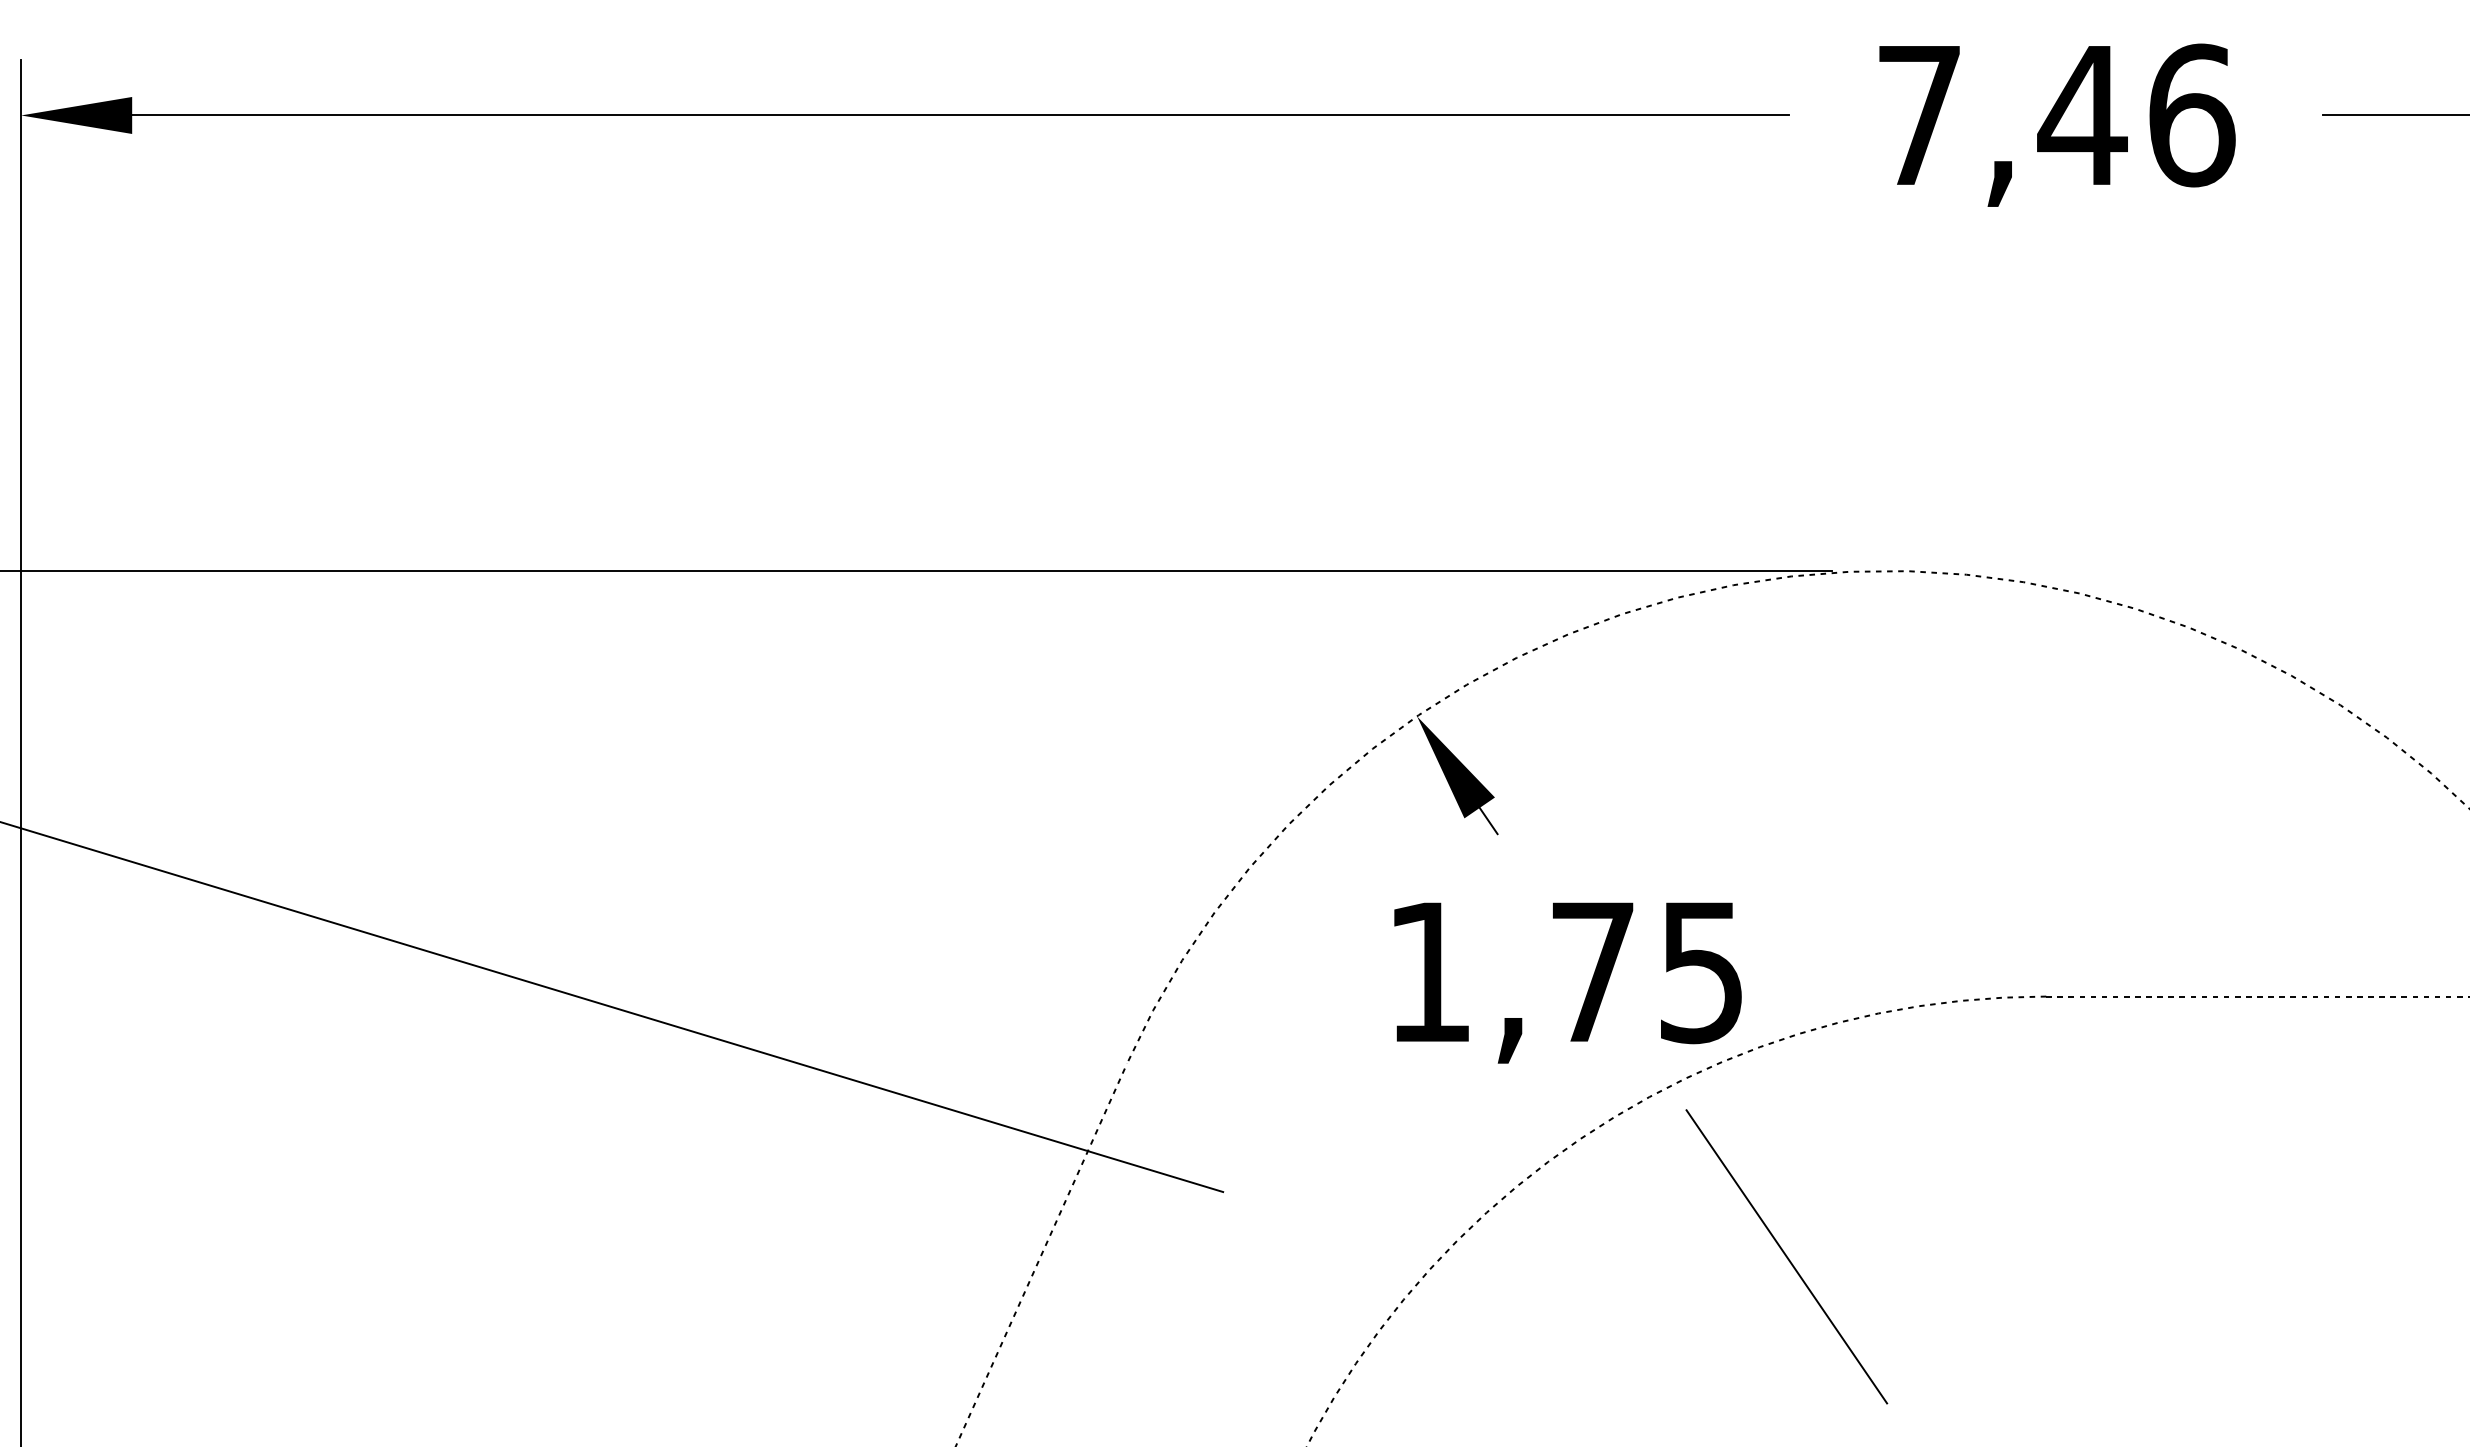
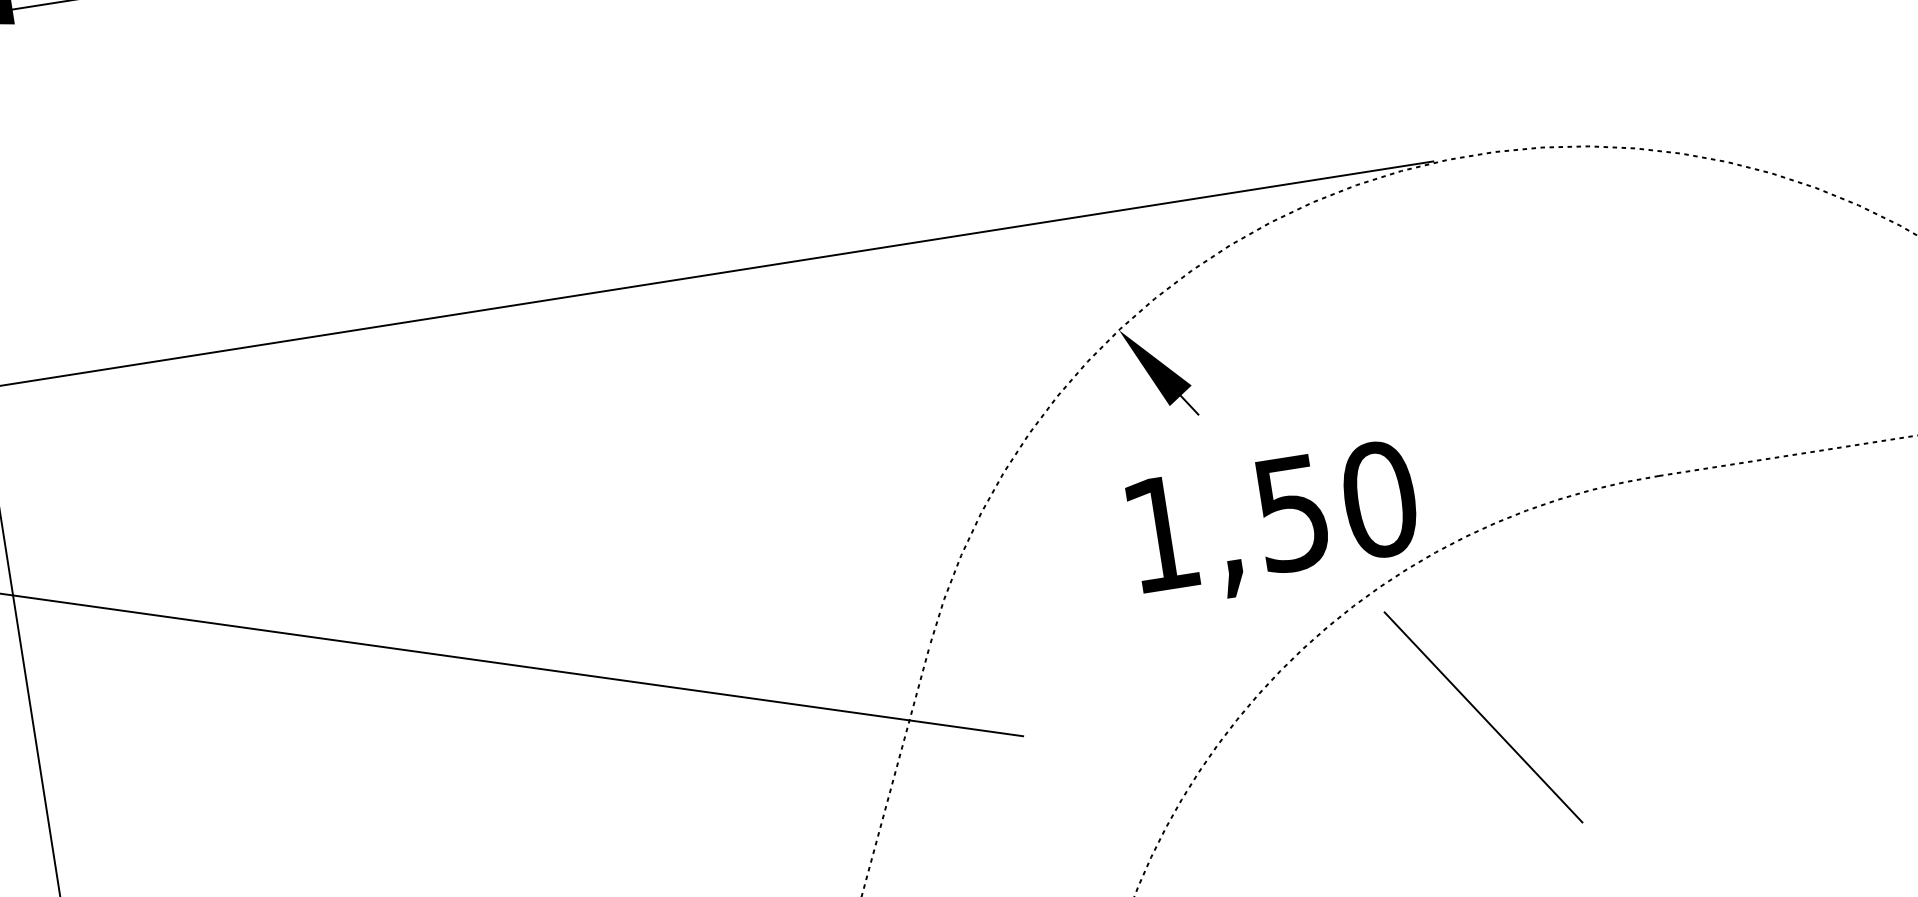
text: (1648, 972) -> (1336, 506), 1,75 -> 1,50

